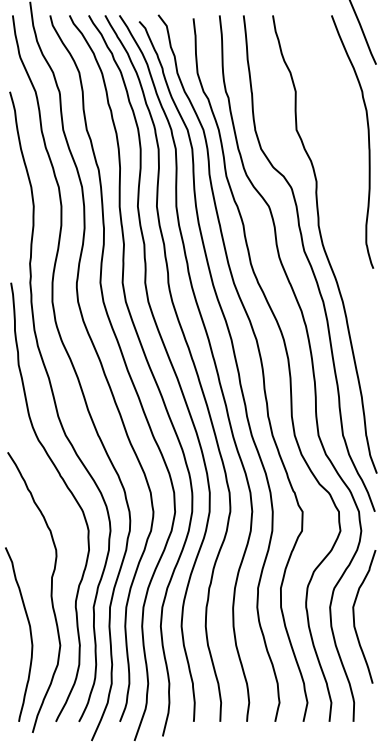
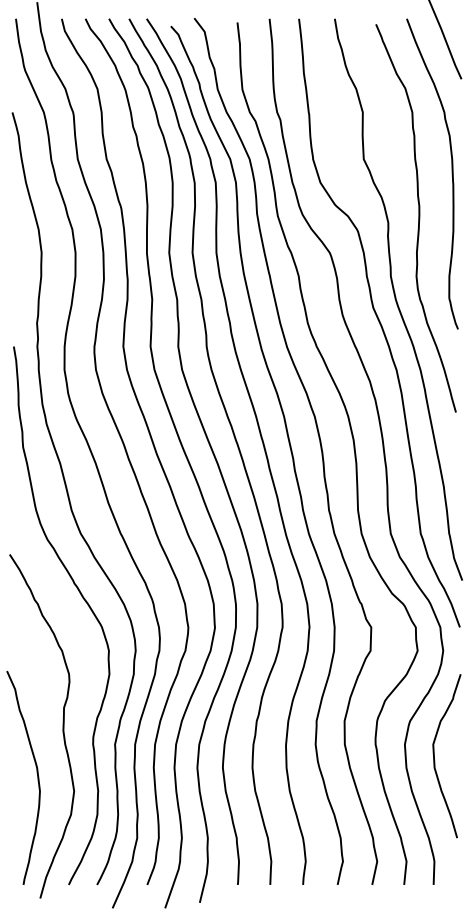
curve: (340, 177) -> (417, 217), added

